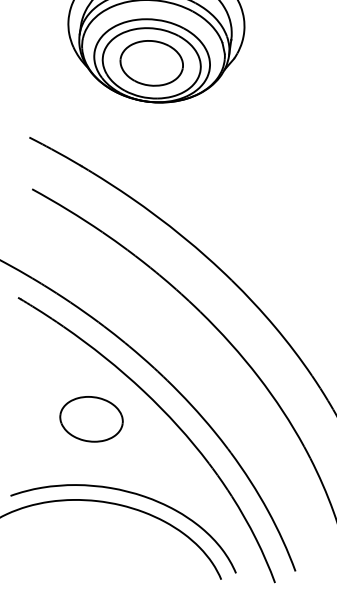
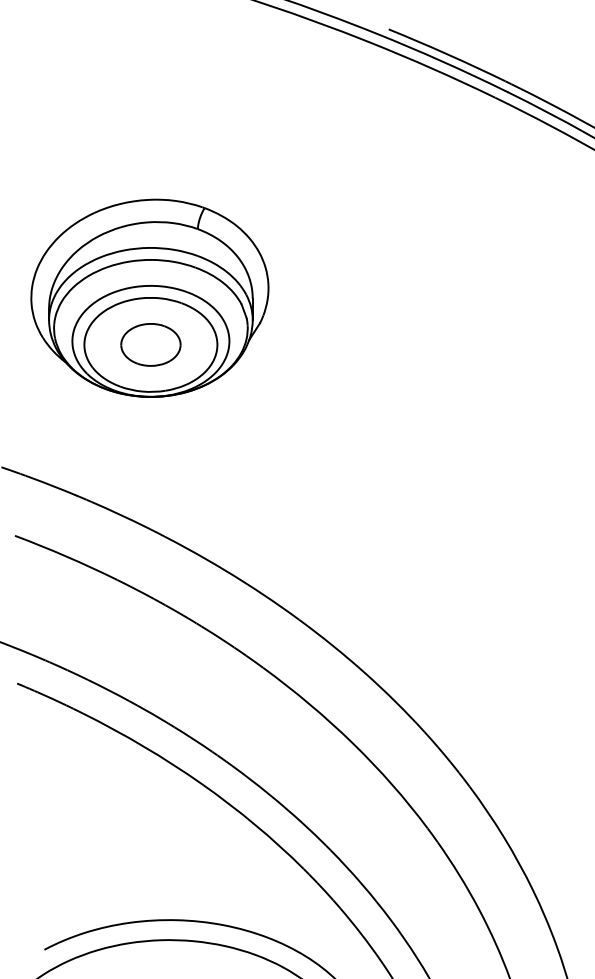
part: (151, 63) -> (150, 344), size x0.7
part: (91, 418) -> (137, 831), removed

